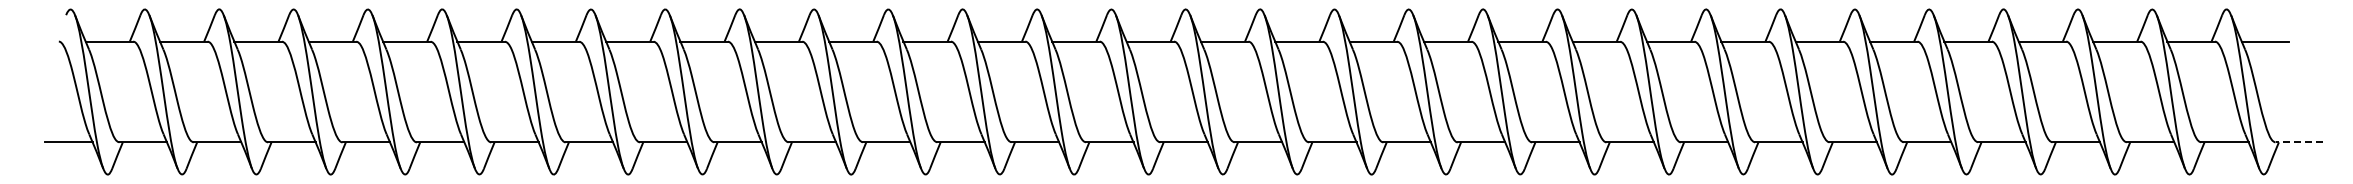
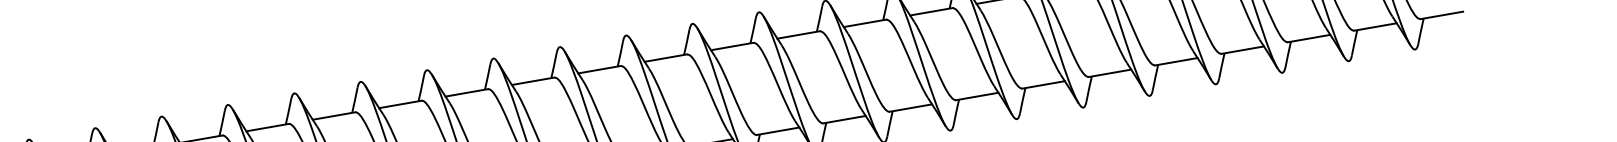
line: (2299, 142) -> (1442, 15), dashed -> solid

